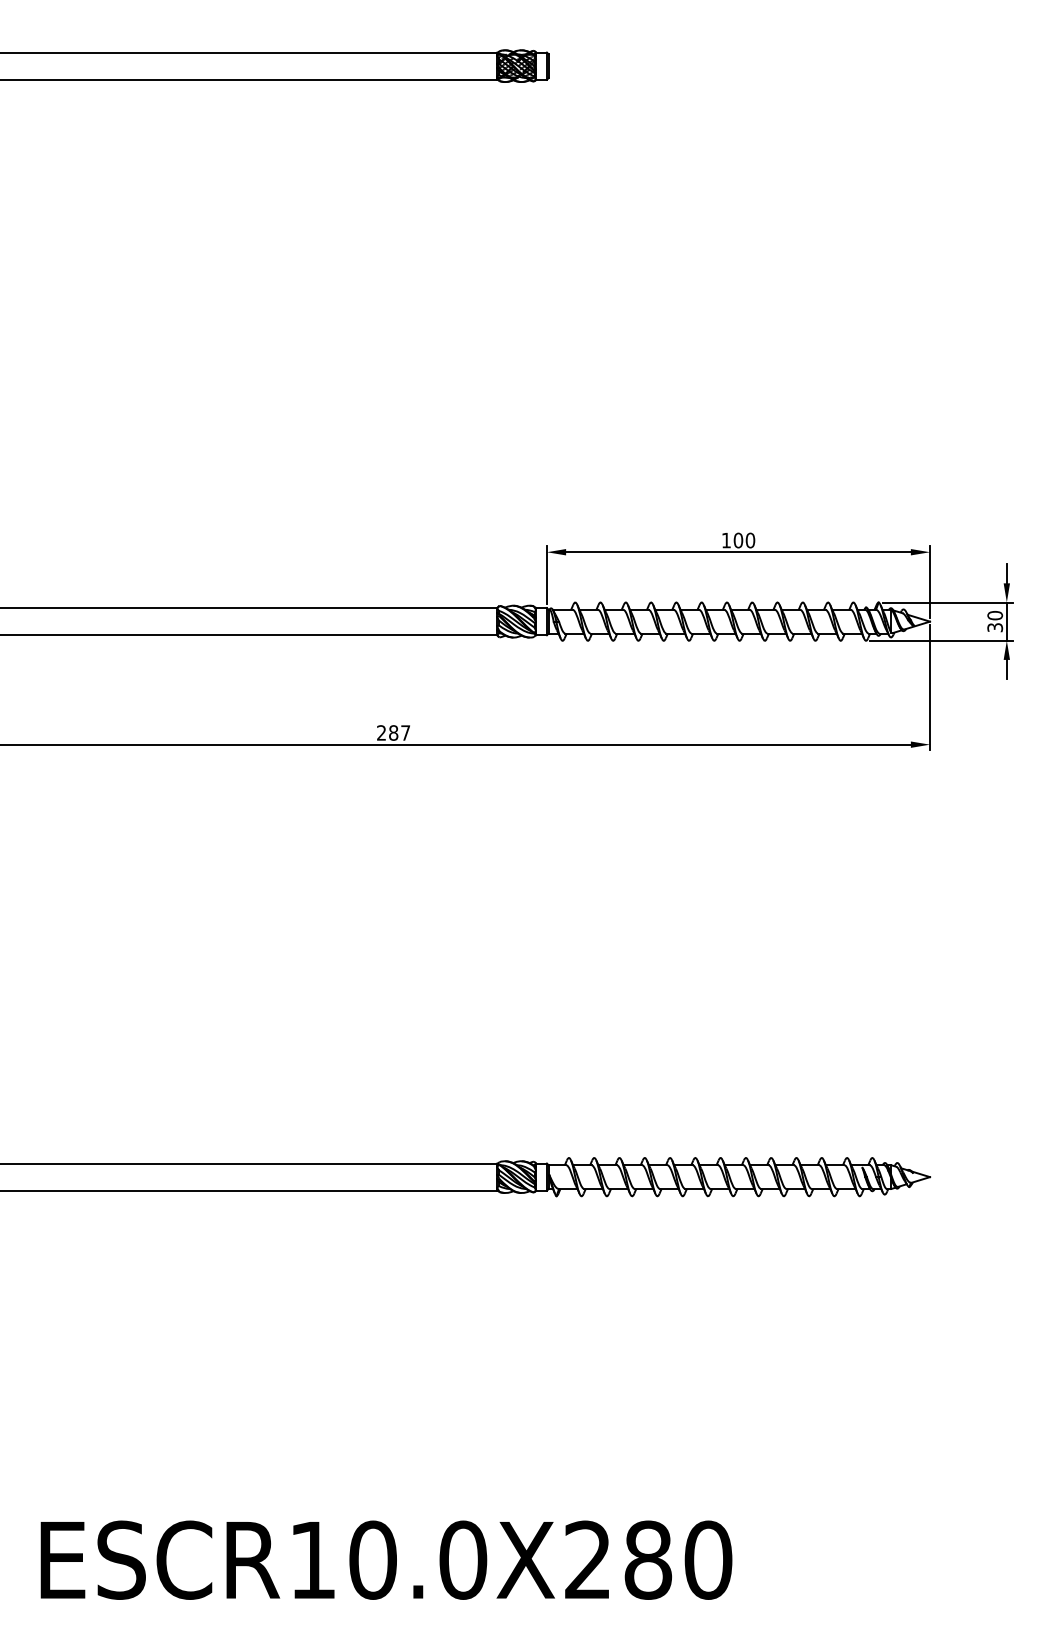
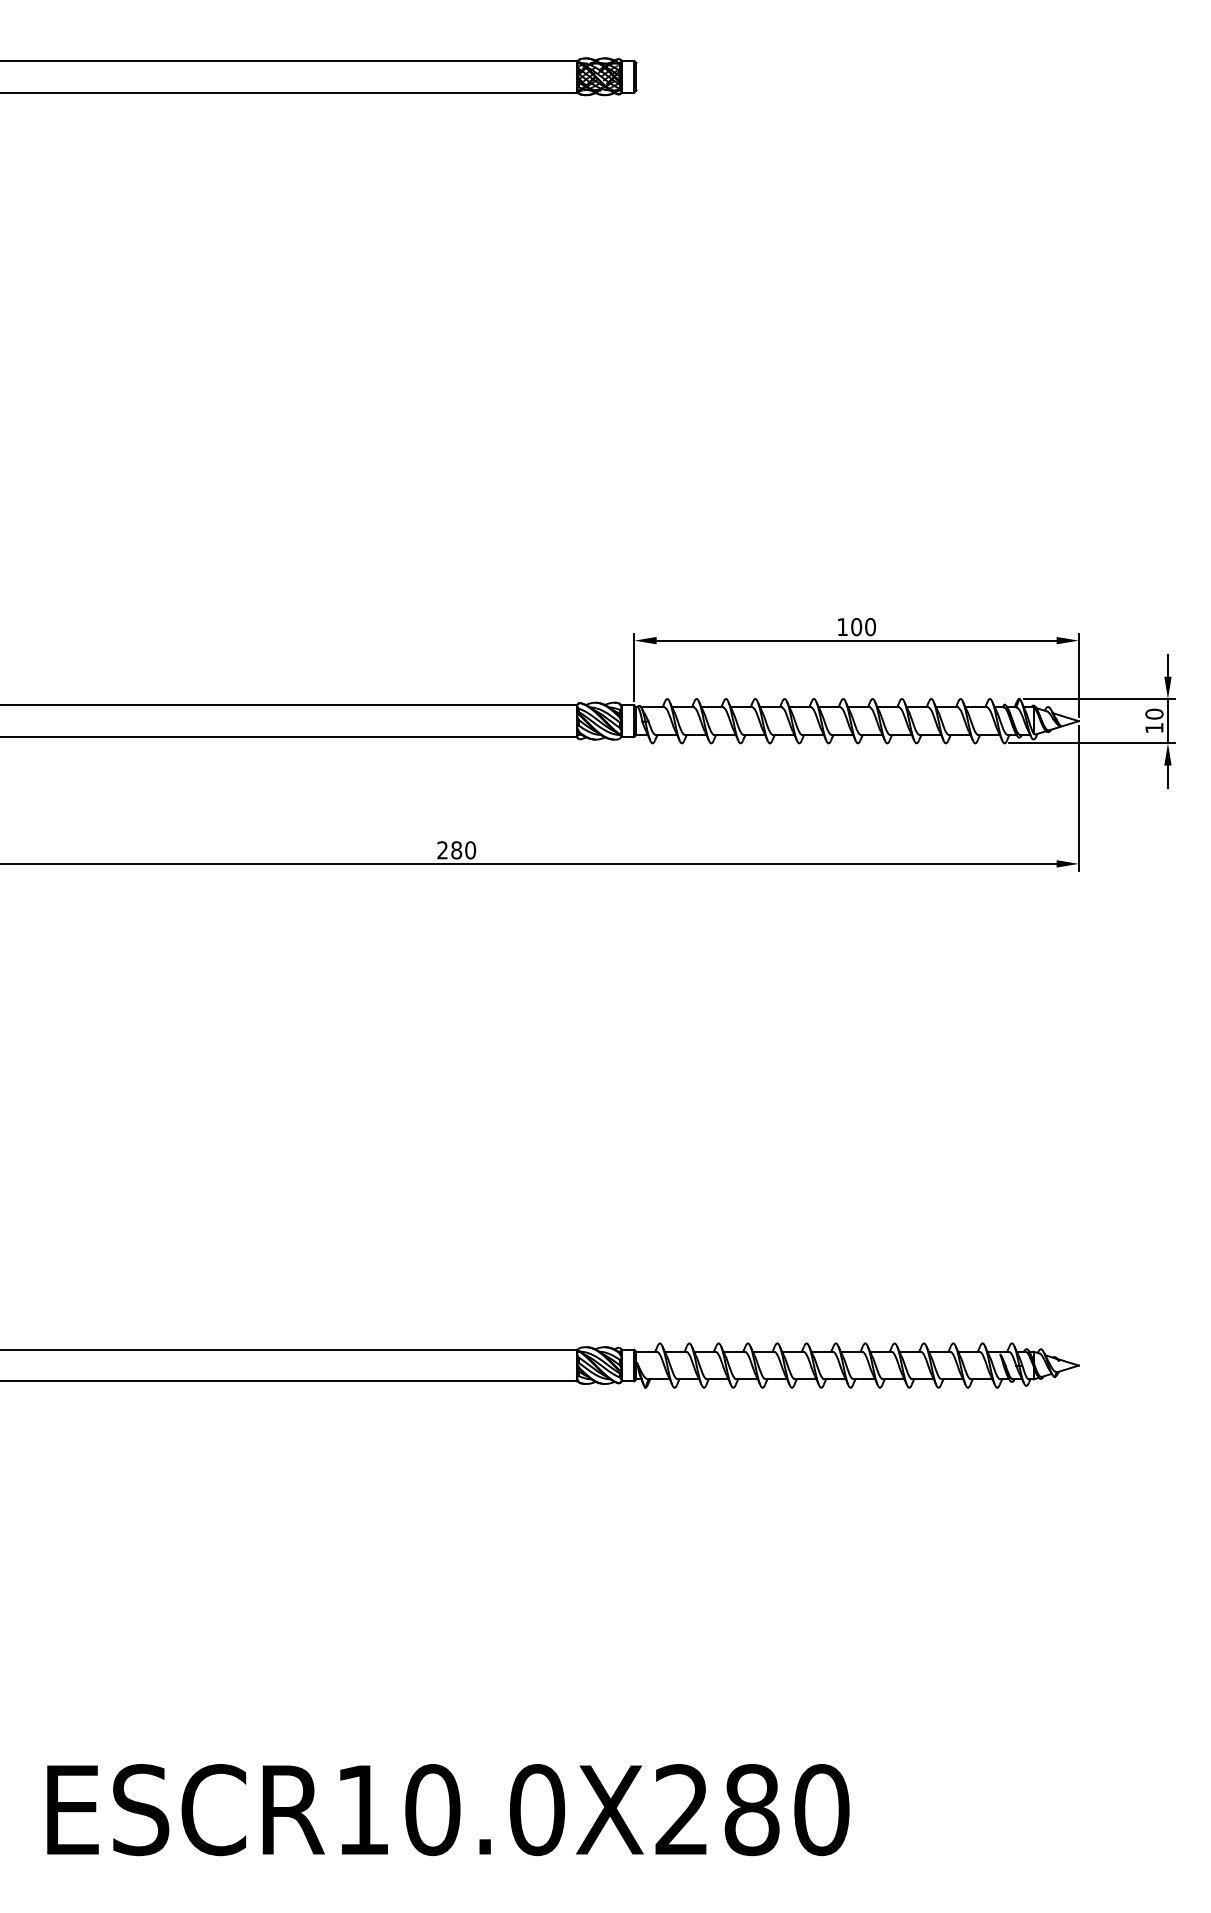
text: (995, 627) -> (1154, 727), 30 -> 10
text: (405, 732) -> (470, 849), 287 -> 280

